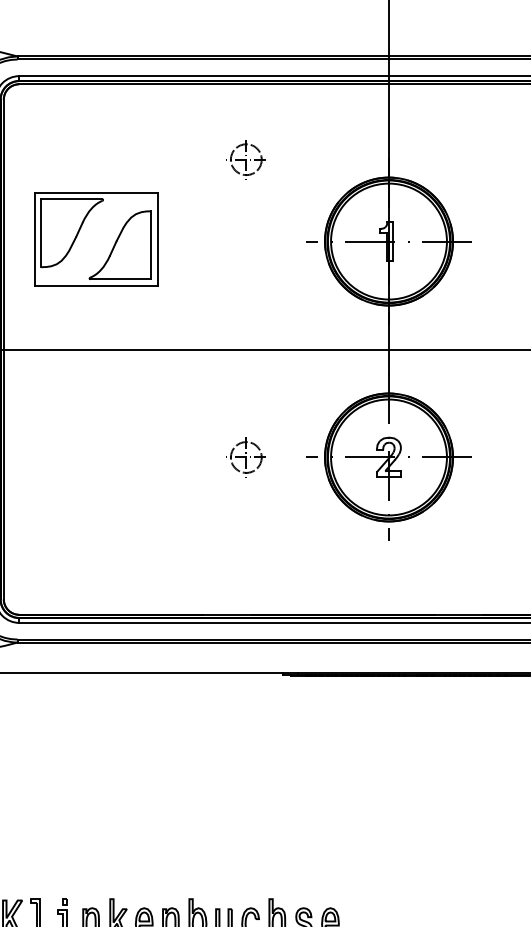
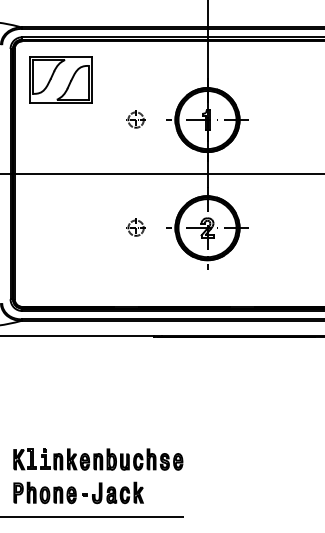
part: (245, 158) -> (135, 119), moved
part: (95, 238) -> (60, 79), moved

